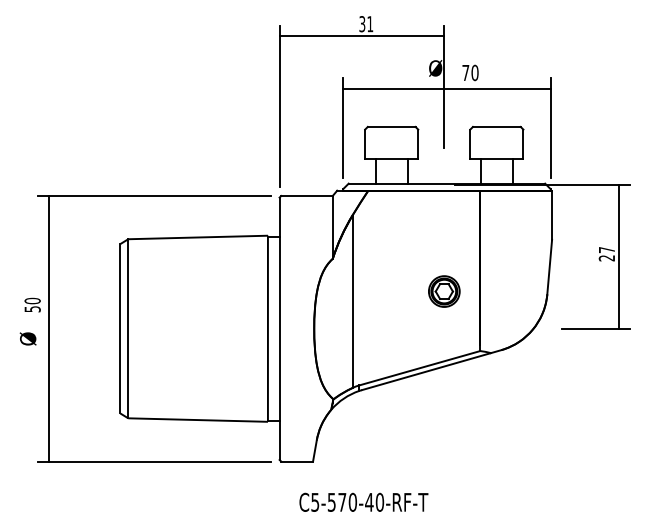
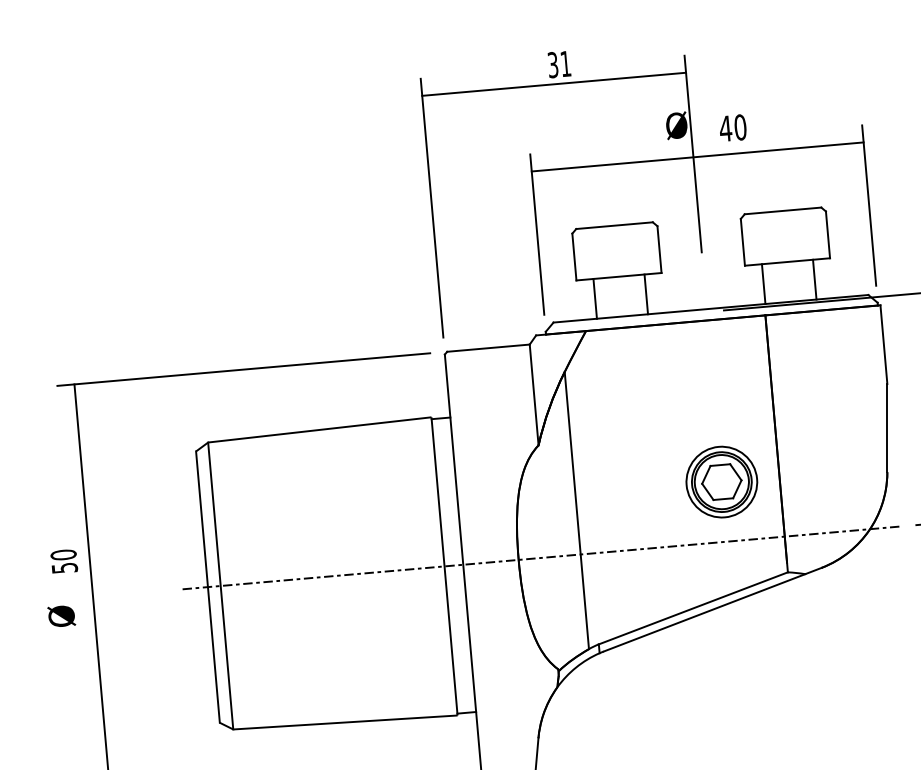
text: (465, 72) -> (725, 128), 70 -> 40
part: (444, 291) -> (722, 481), size x1.43
line: (327, 328) -> (539, 557), added

